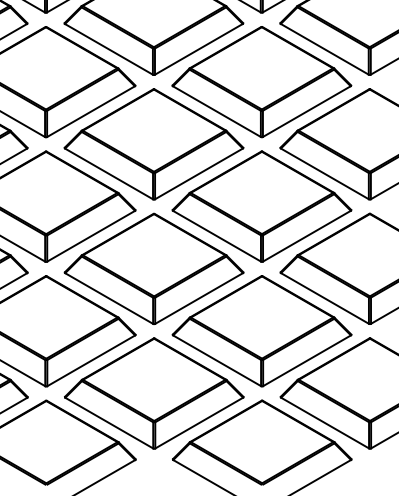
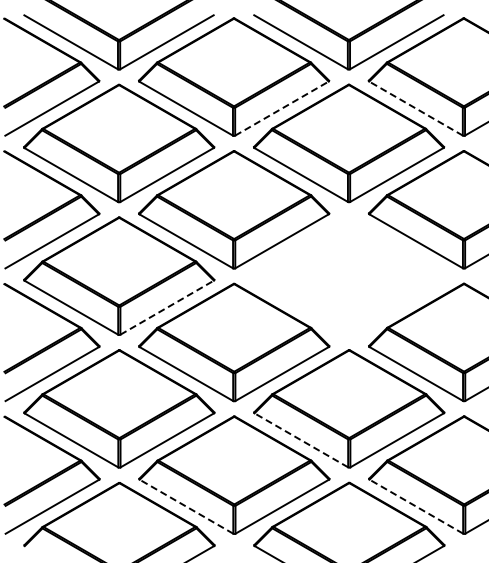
line: (199, 49) -> (282, 108), solid -> dashed
line: (324, 49) -> (415, 108), solid -> dashed
part: (262, 206) -> (349, 275), removed
line: (91, 236) -> (167, 307), solid -> dashed
line: (216, 360) -> (300, 440), solid -> dashed
line: (109, 422) -> (186, 506), solid -> dashed
line: (324, 422) -> (415, 506), solid -> dashed

